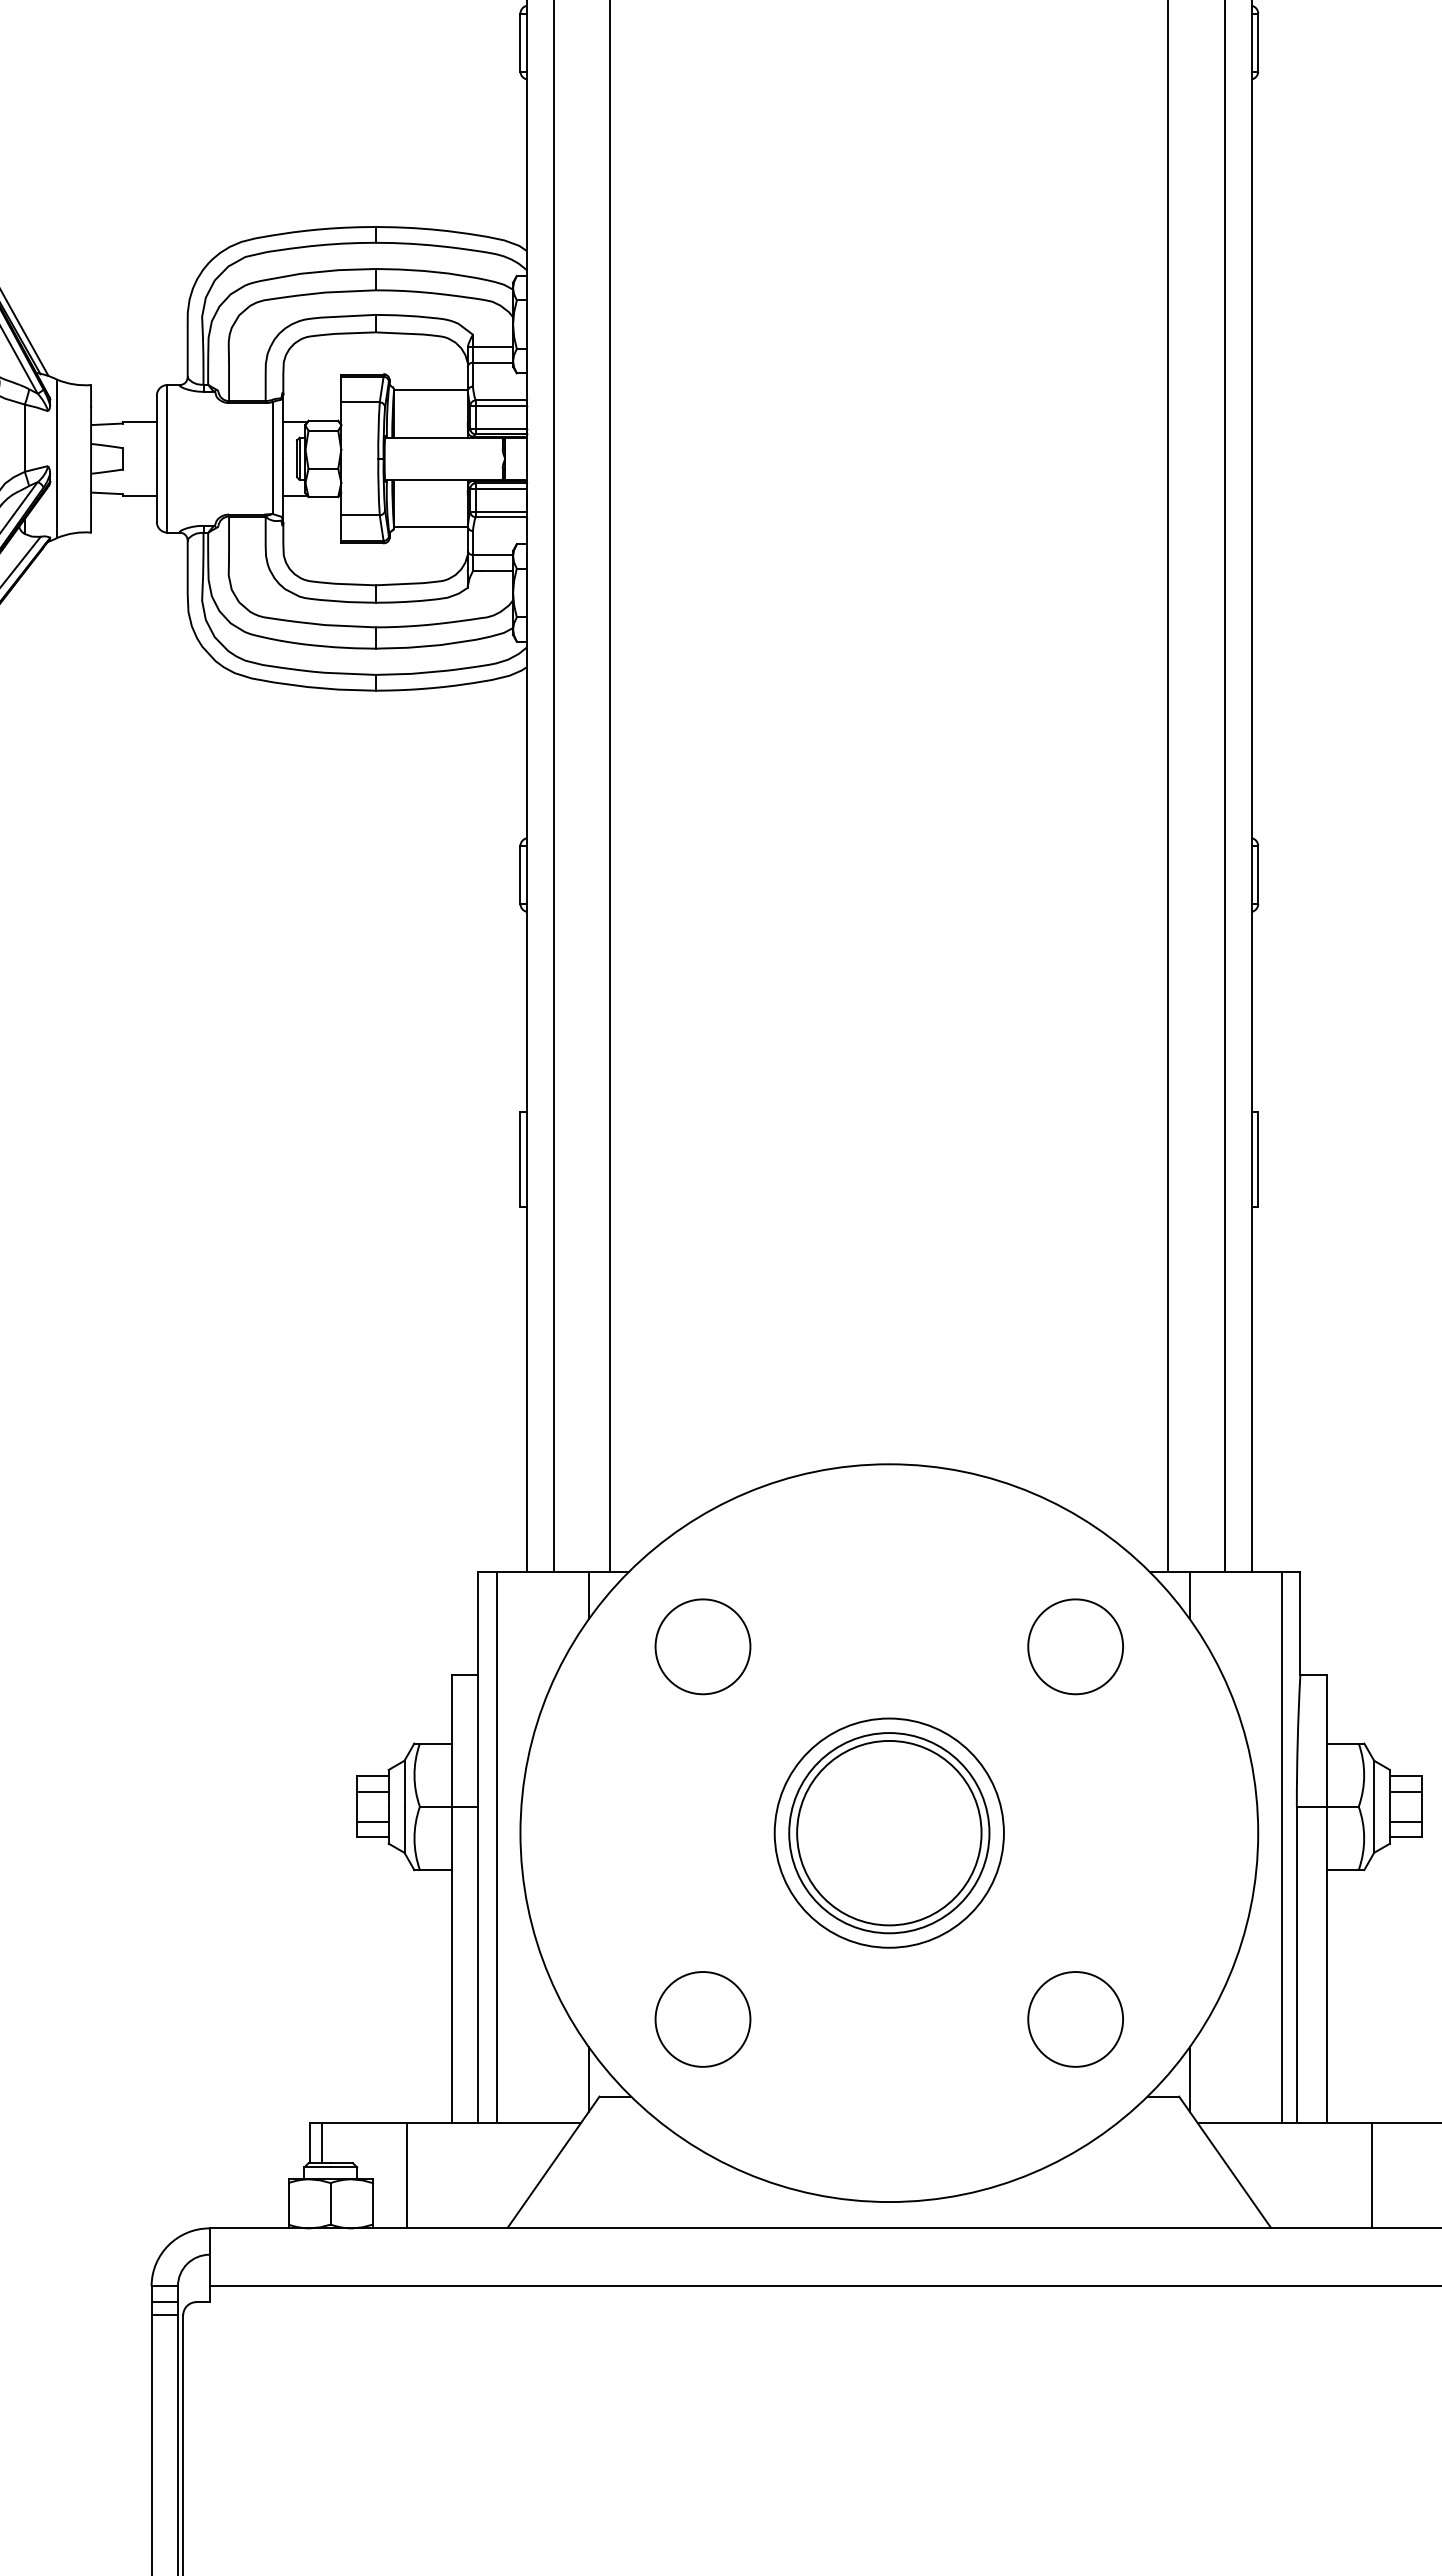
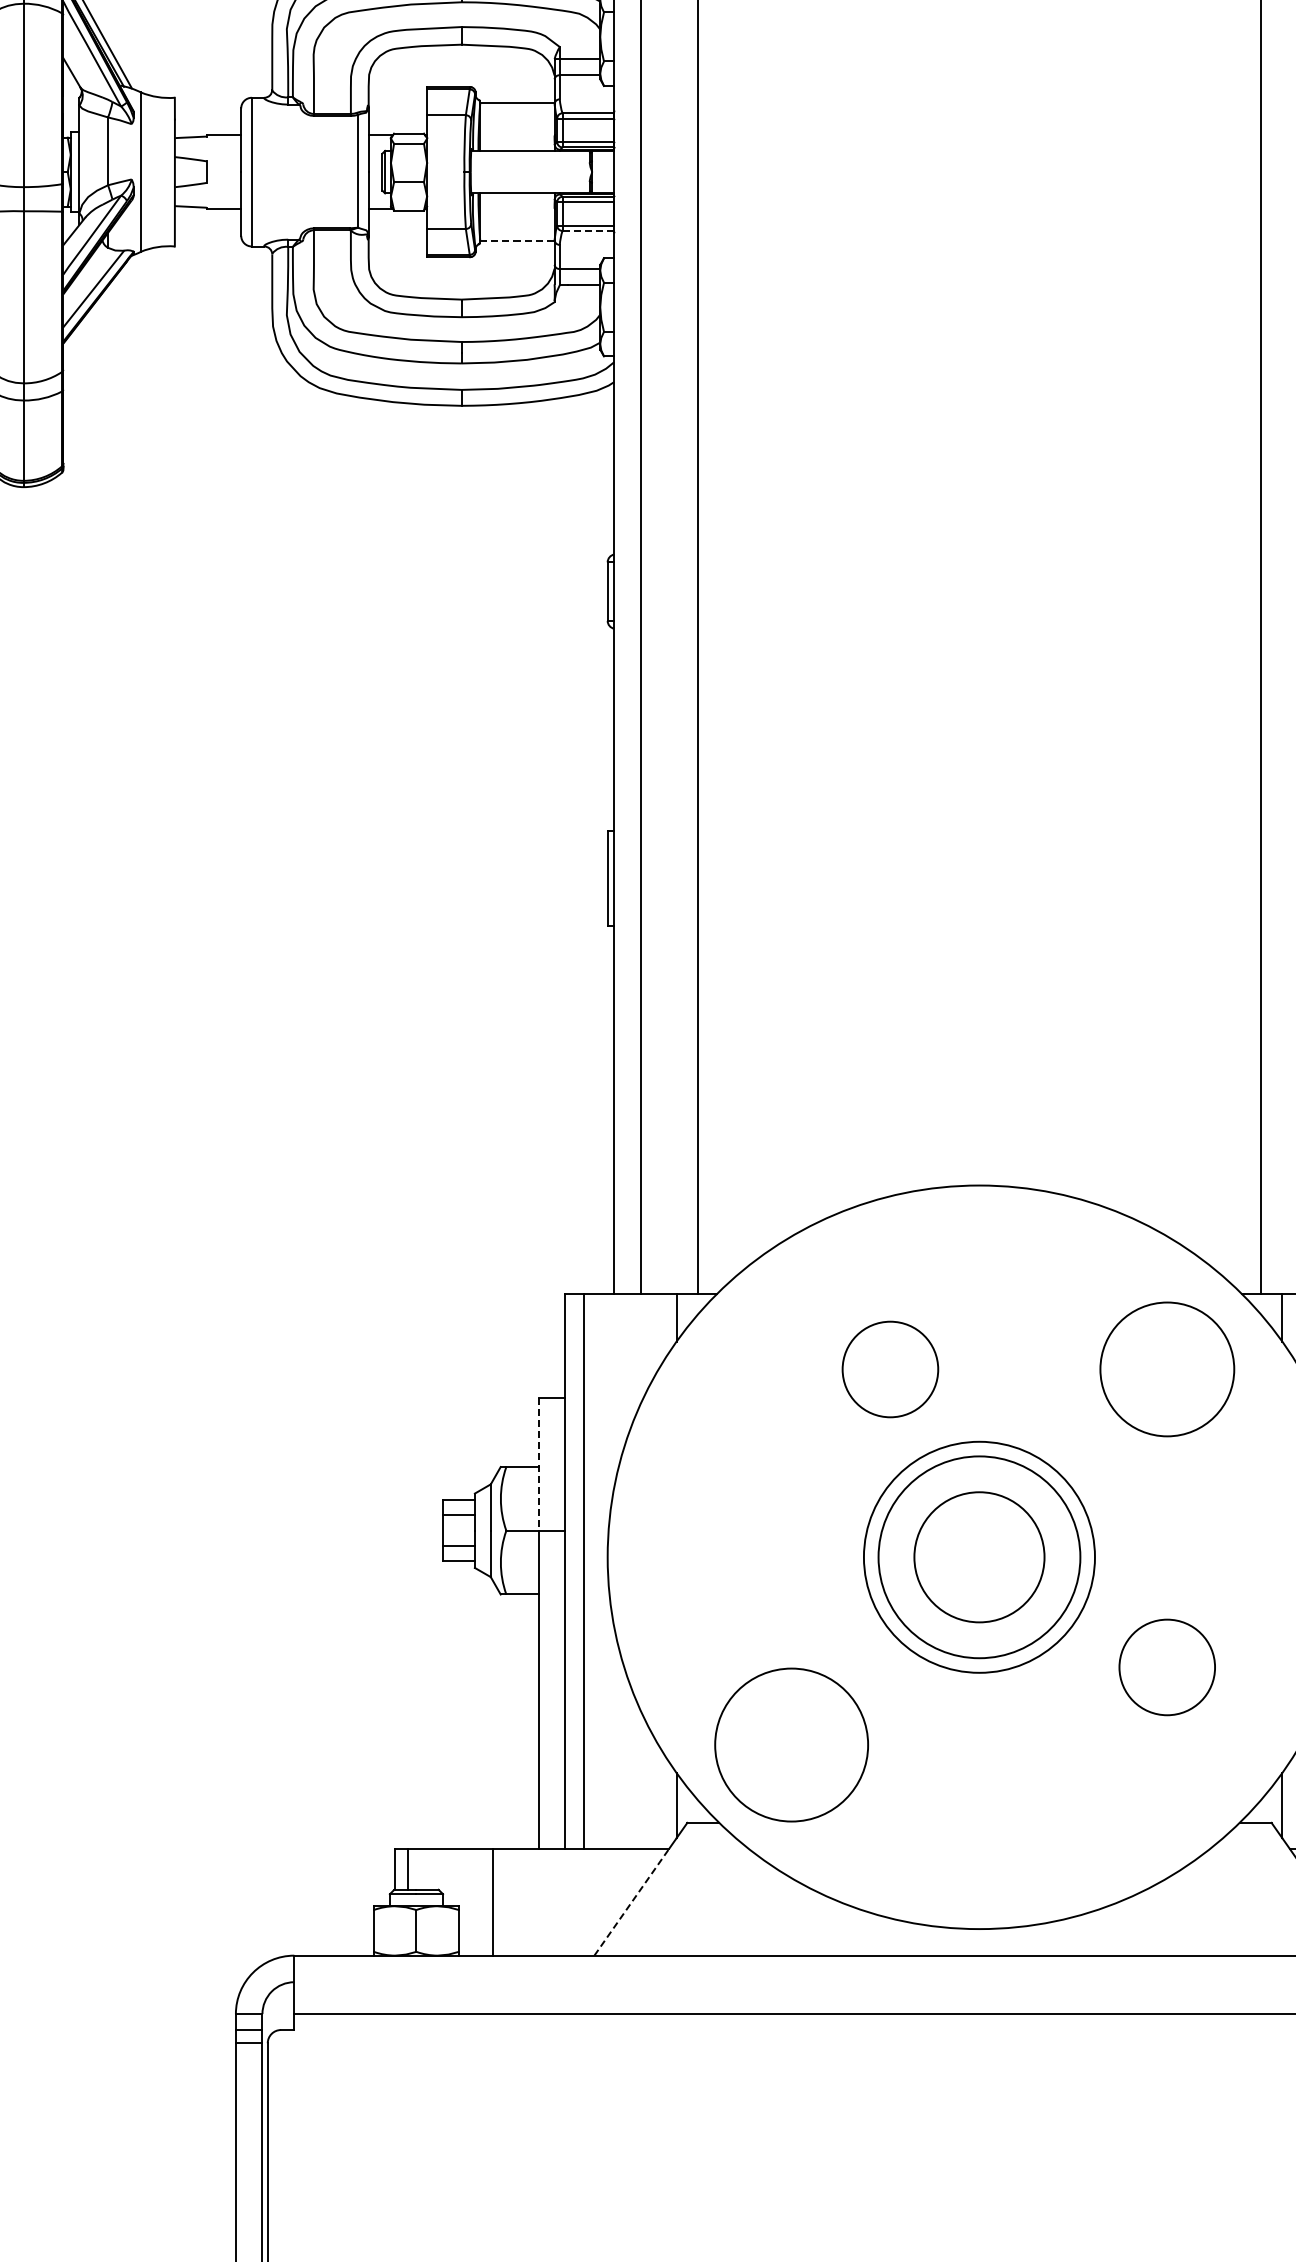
line: (501, 517) -> (588, 231), solid -> dashed
line: (430, 527) -> (517, 241), solid -> dashed
circle: (702, 1646) -> (889, 1369), moved
circle: (1075, 1646) -> (1167, 1369), size x1.4
line: (451, 1740) -> (538, 1463), solid -> dashed
circle: (889, 1832) -> (979, 1556), size x0.7
circle: (702, 2019) -> (791, 1745), size x1.6
circle: (1075, 2019) -> (1167, 1667), moved
line: (544, 2175) -> (631, 1902), solid -> dashed

